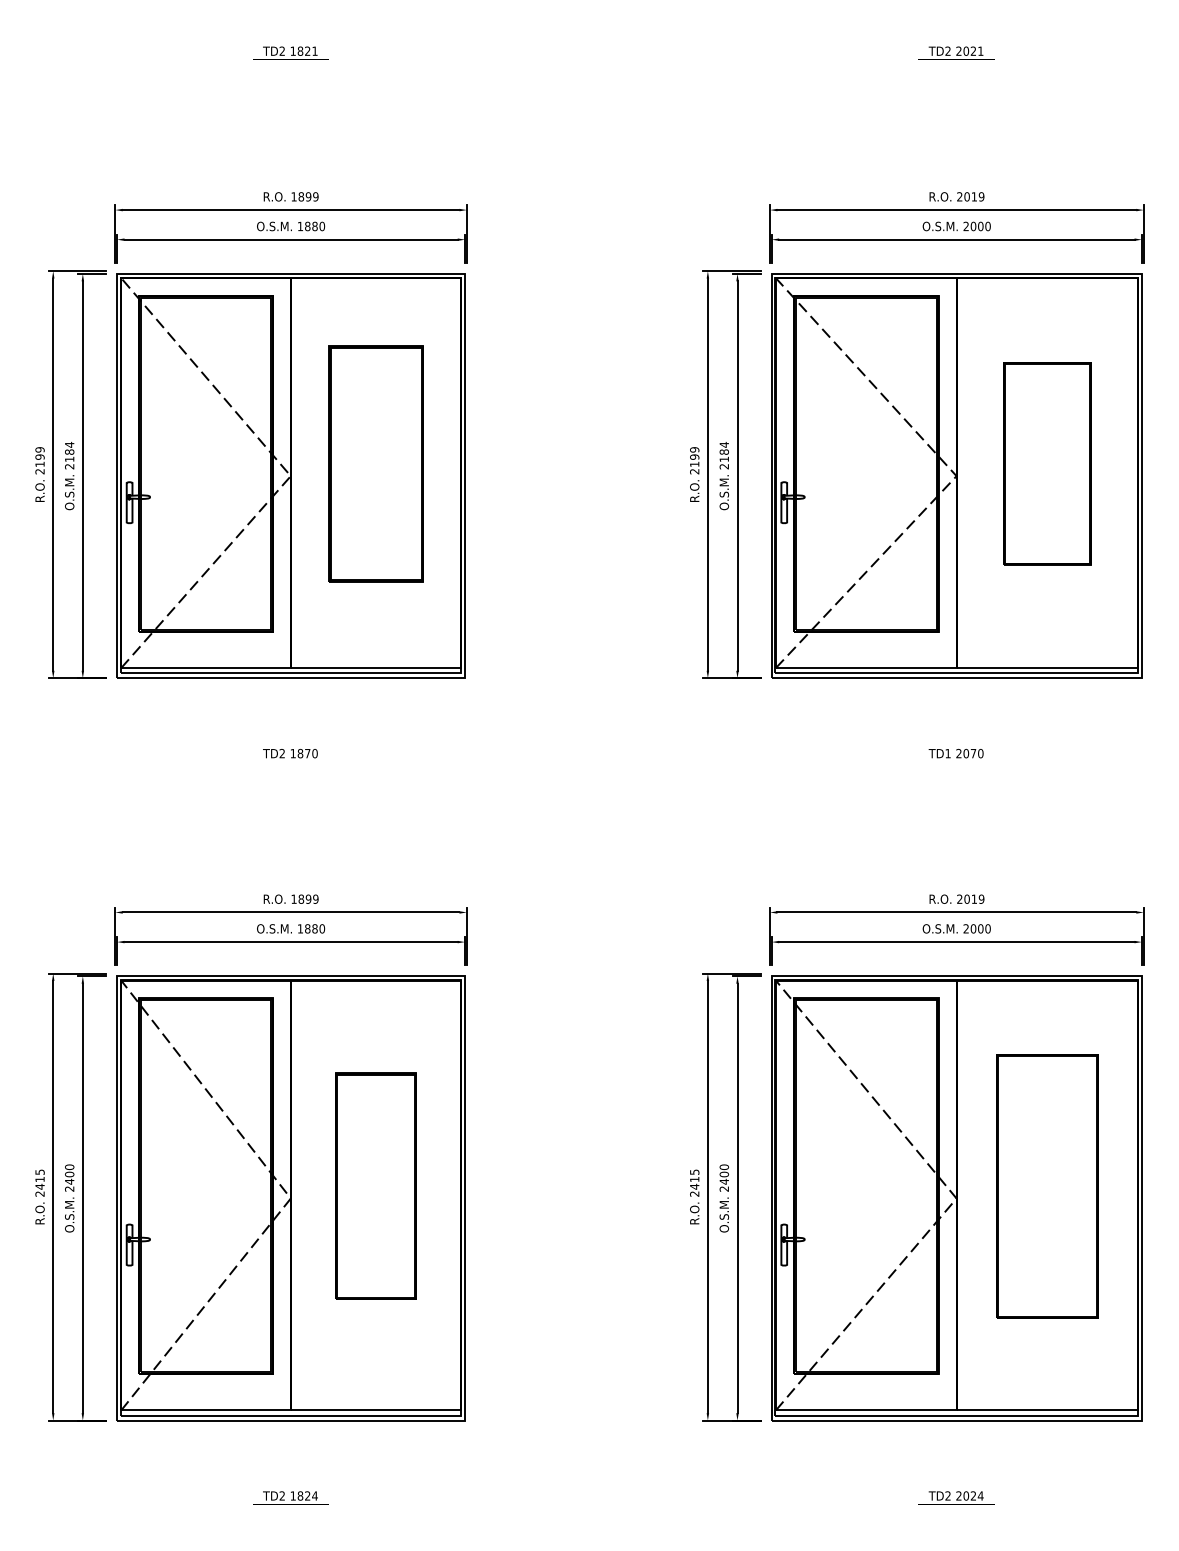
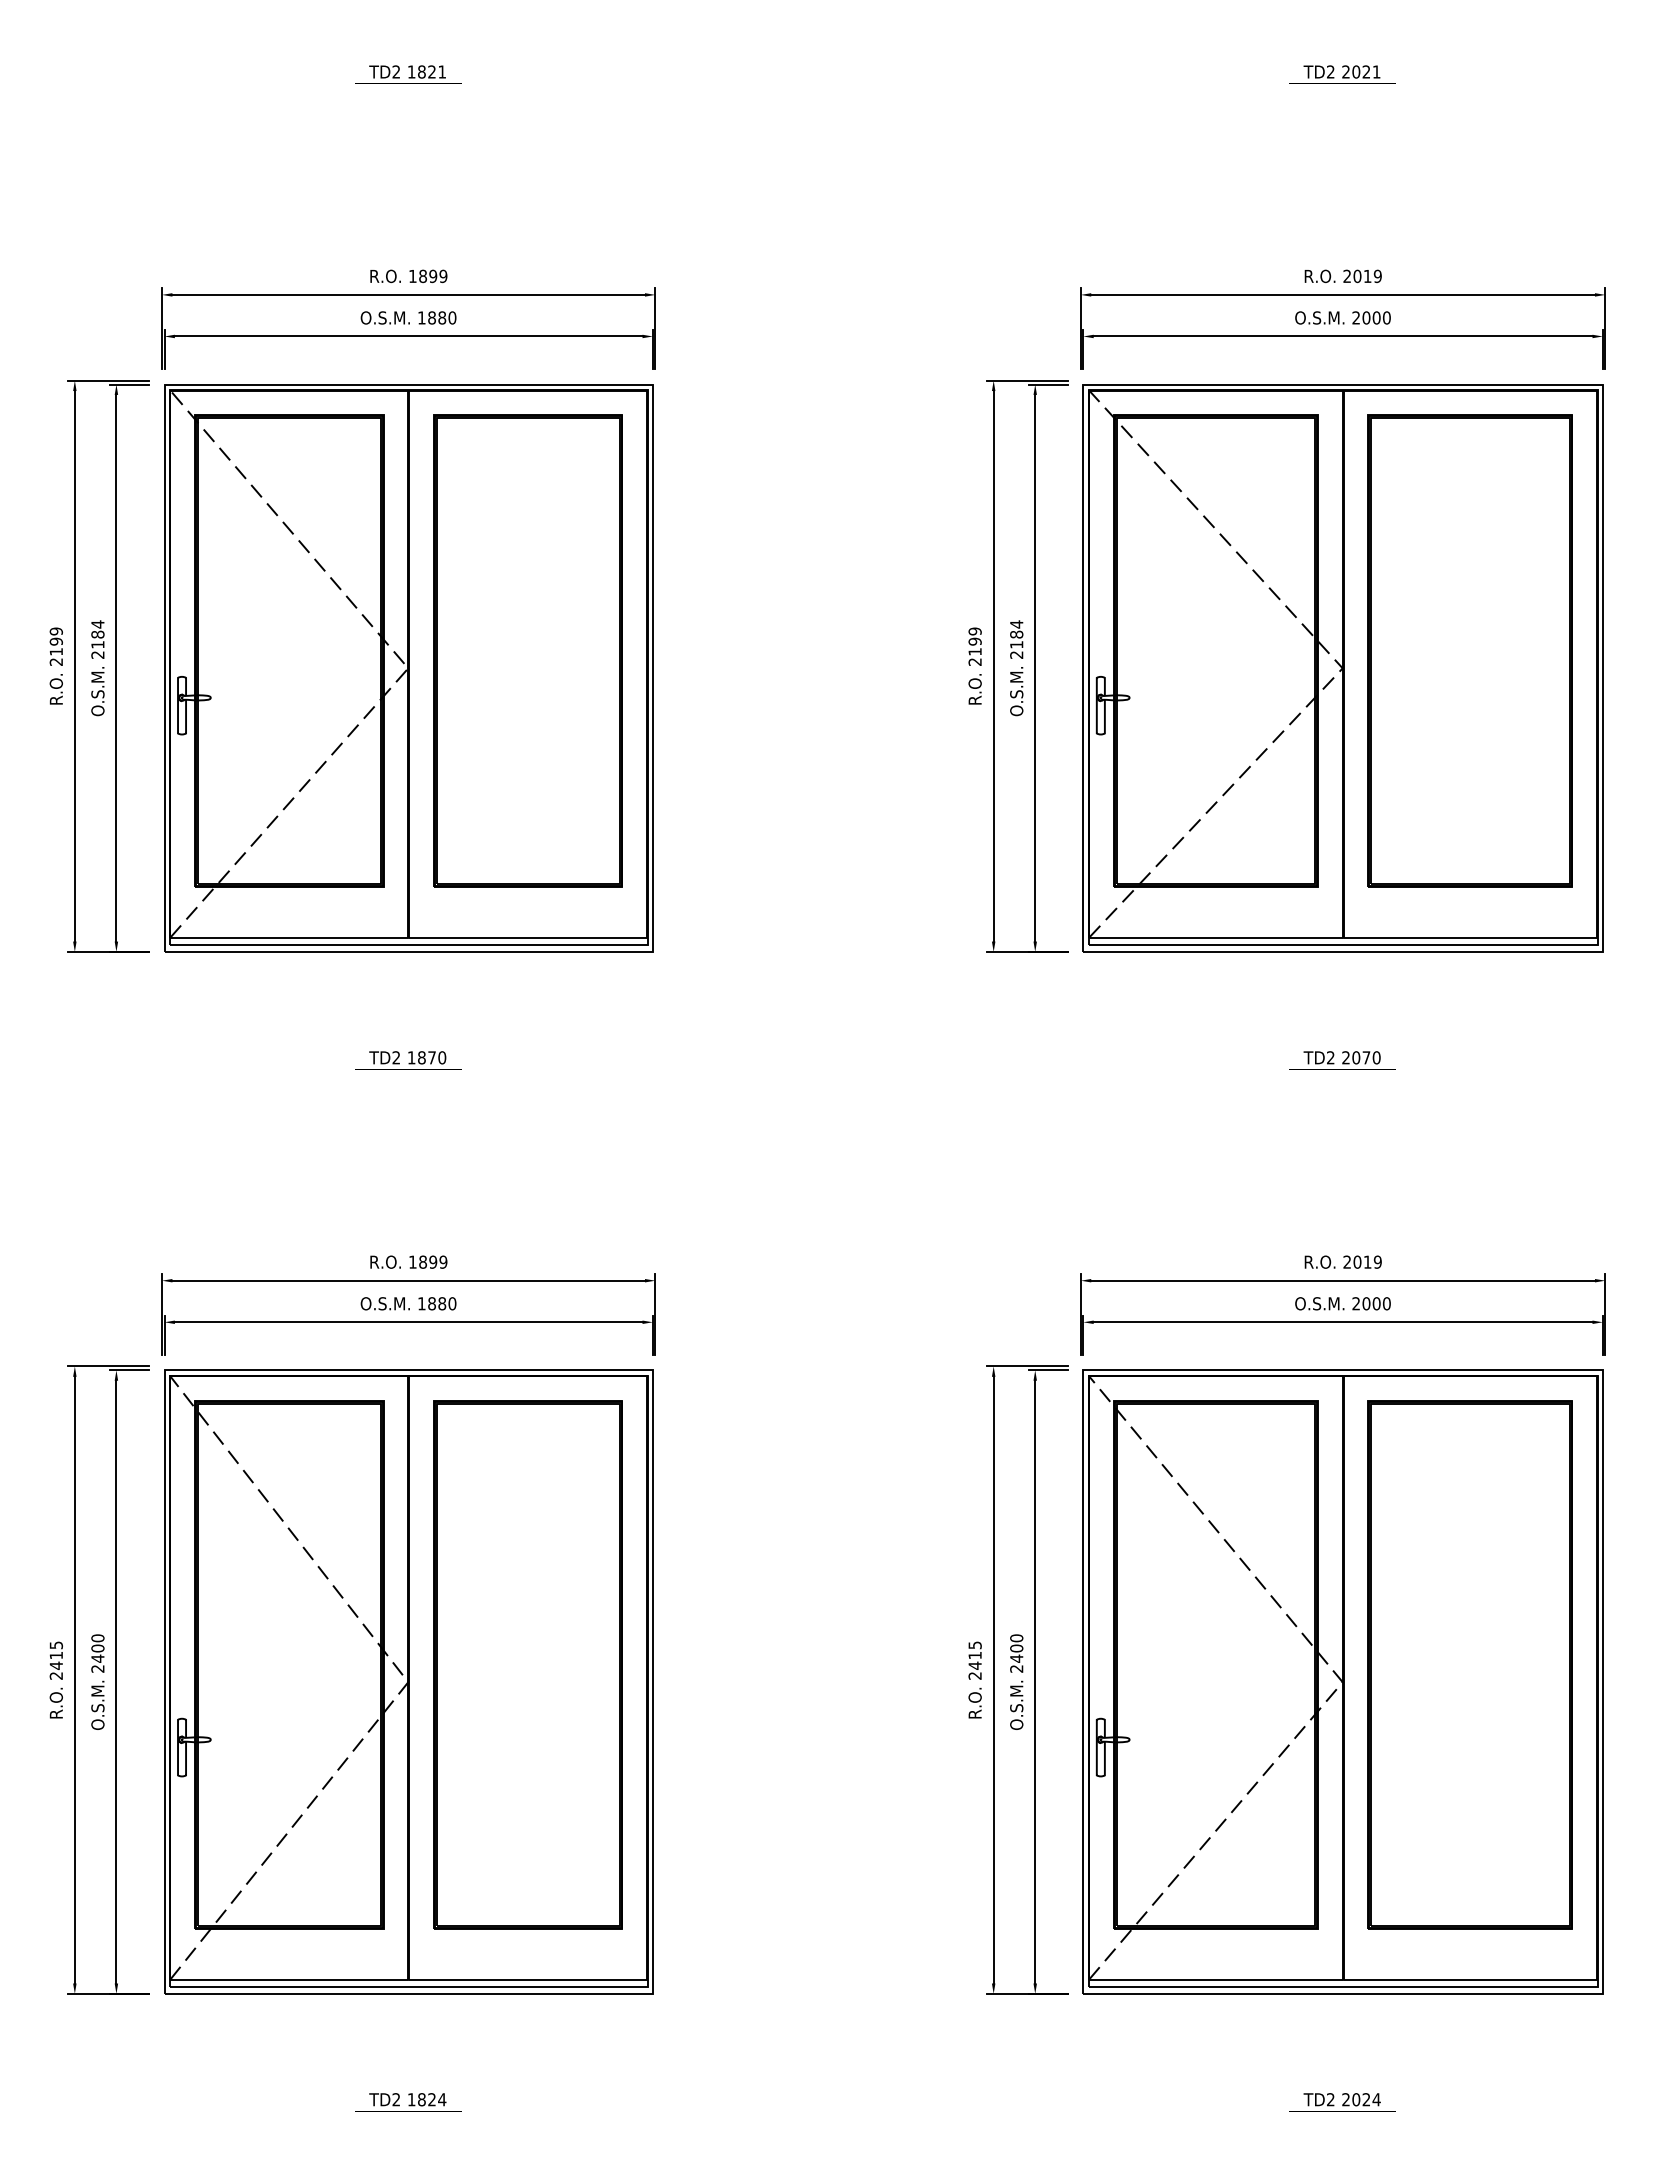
part: (375, 463) -> (527, 650), size x1.43
part: (1046, 463) -> (1469, 650), size x1.67
text: (947, 753) -> (1330, 1057), TD1 -> TD2
part: (375, 1185) -> (527, 1664), size x1.67
part: (1046, 1185) -> (1469, 1664), size x1.43

